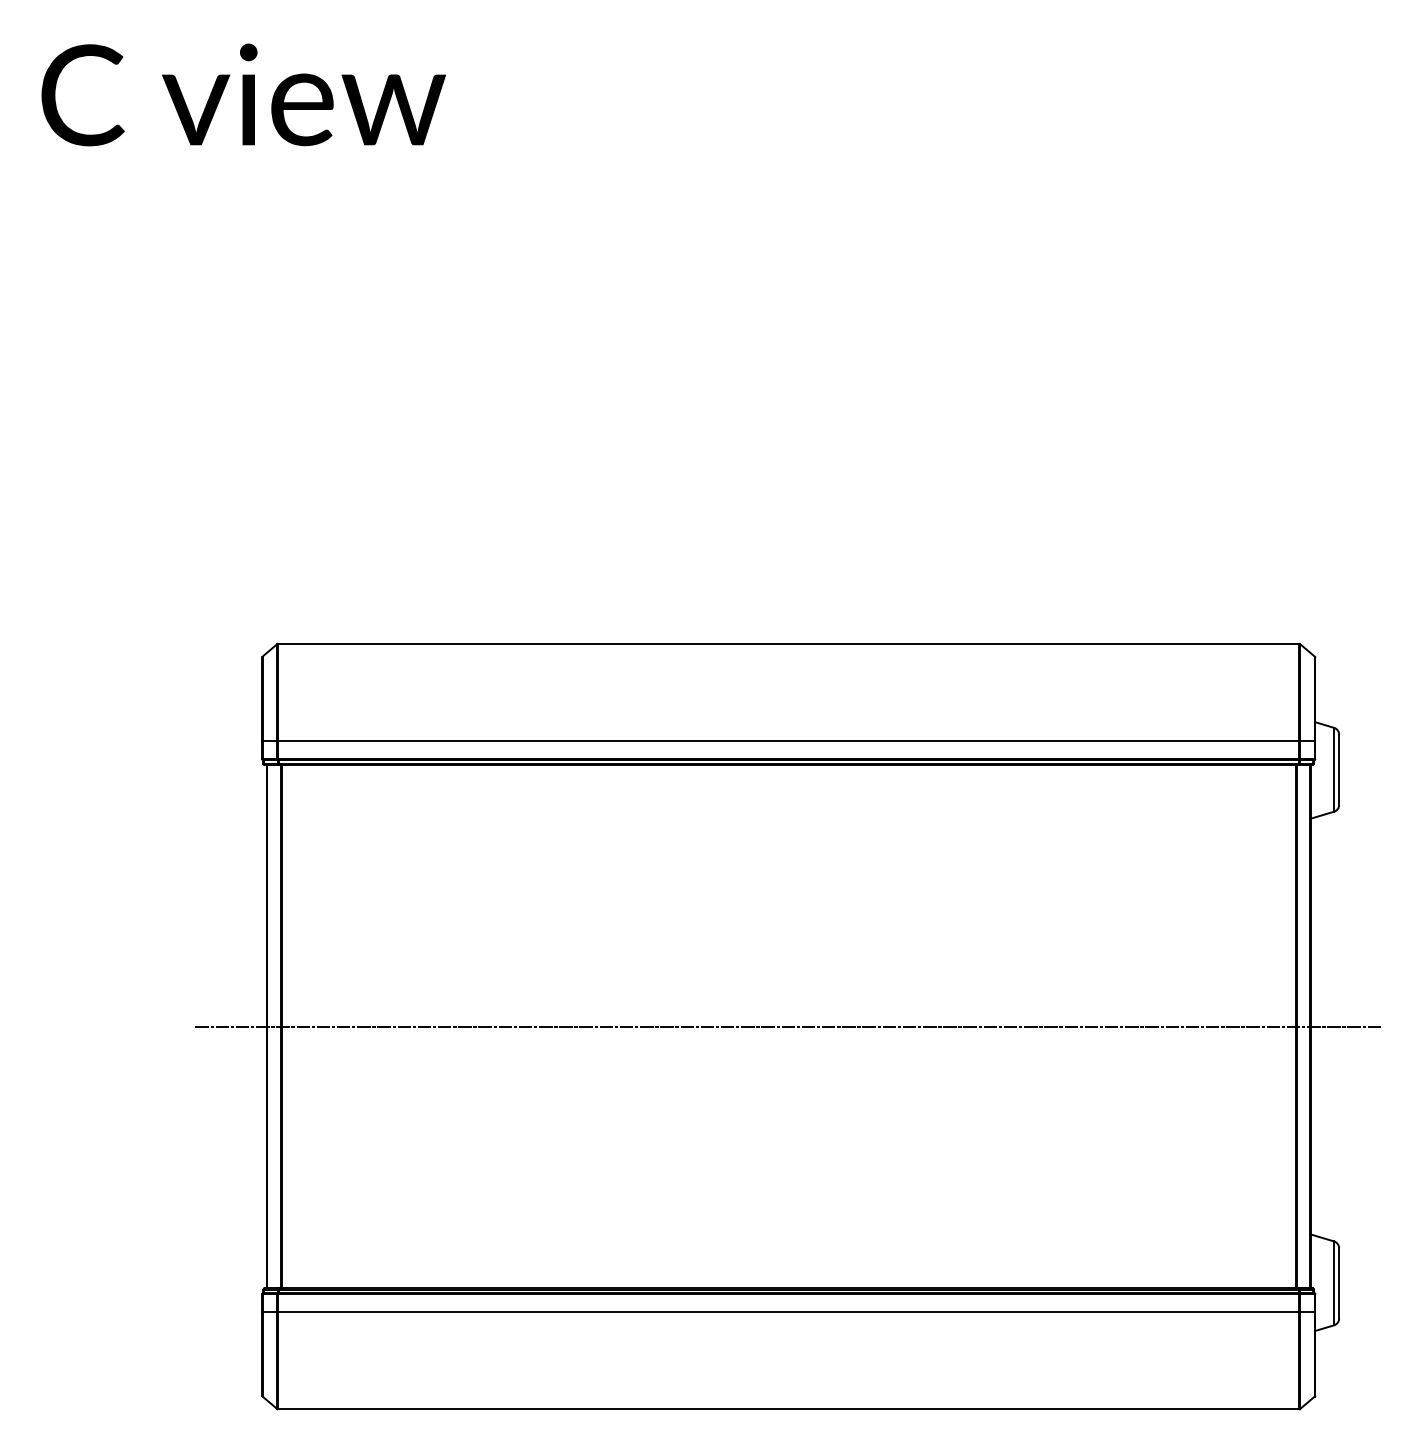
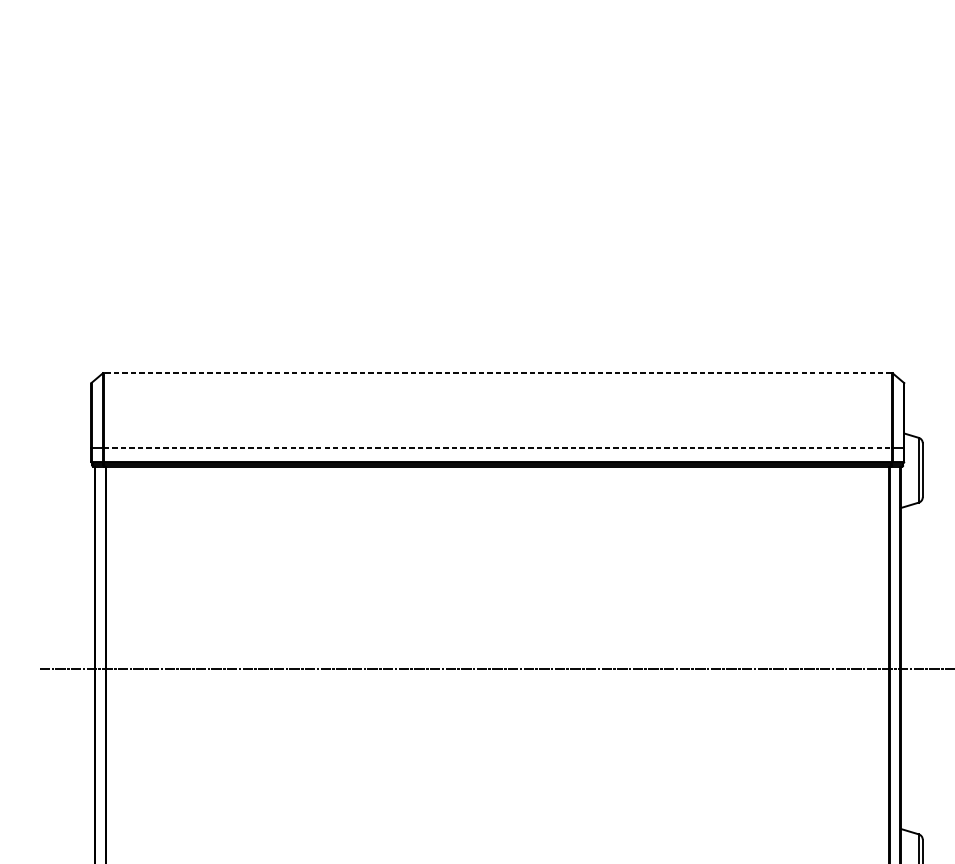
line: (788, 643) -> (497, 372), solid -> dashed
line: (789, 741) -> (498, 448), solid -> dashed

